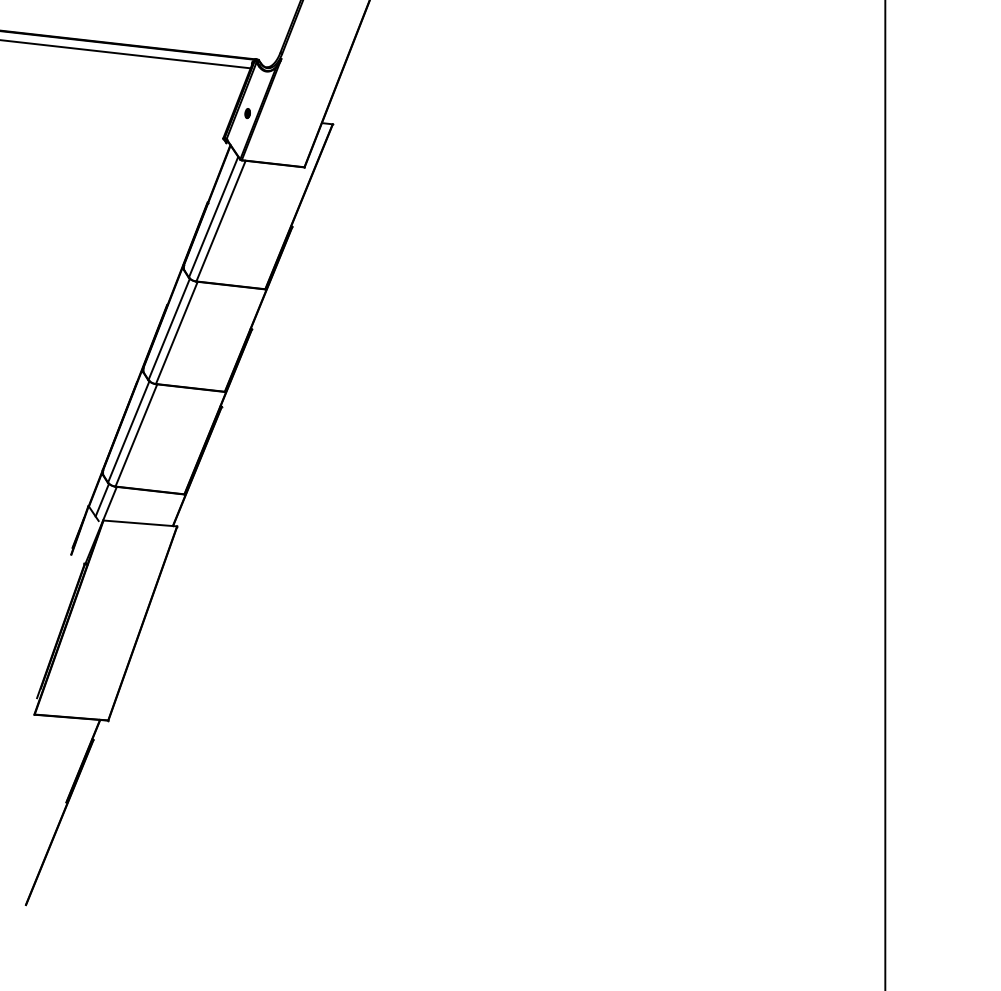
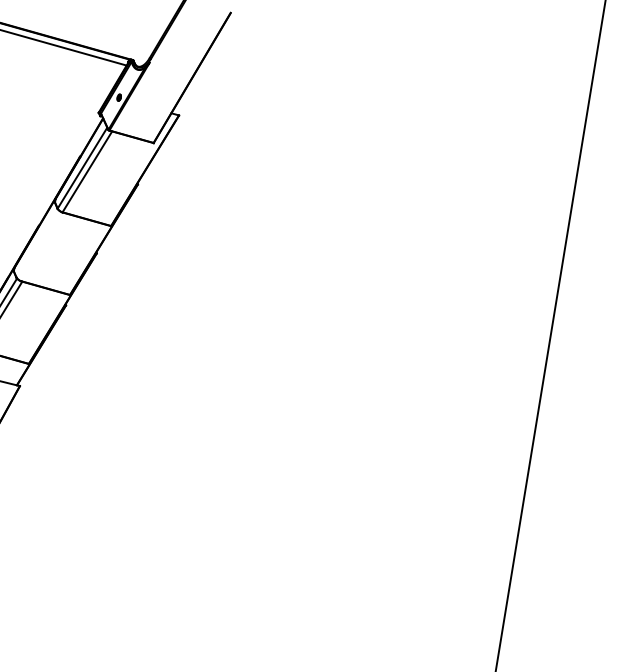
line: (168, 329) -> (36, 243), removed
line: (176, 332) -> (42, 246), removed

